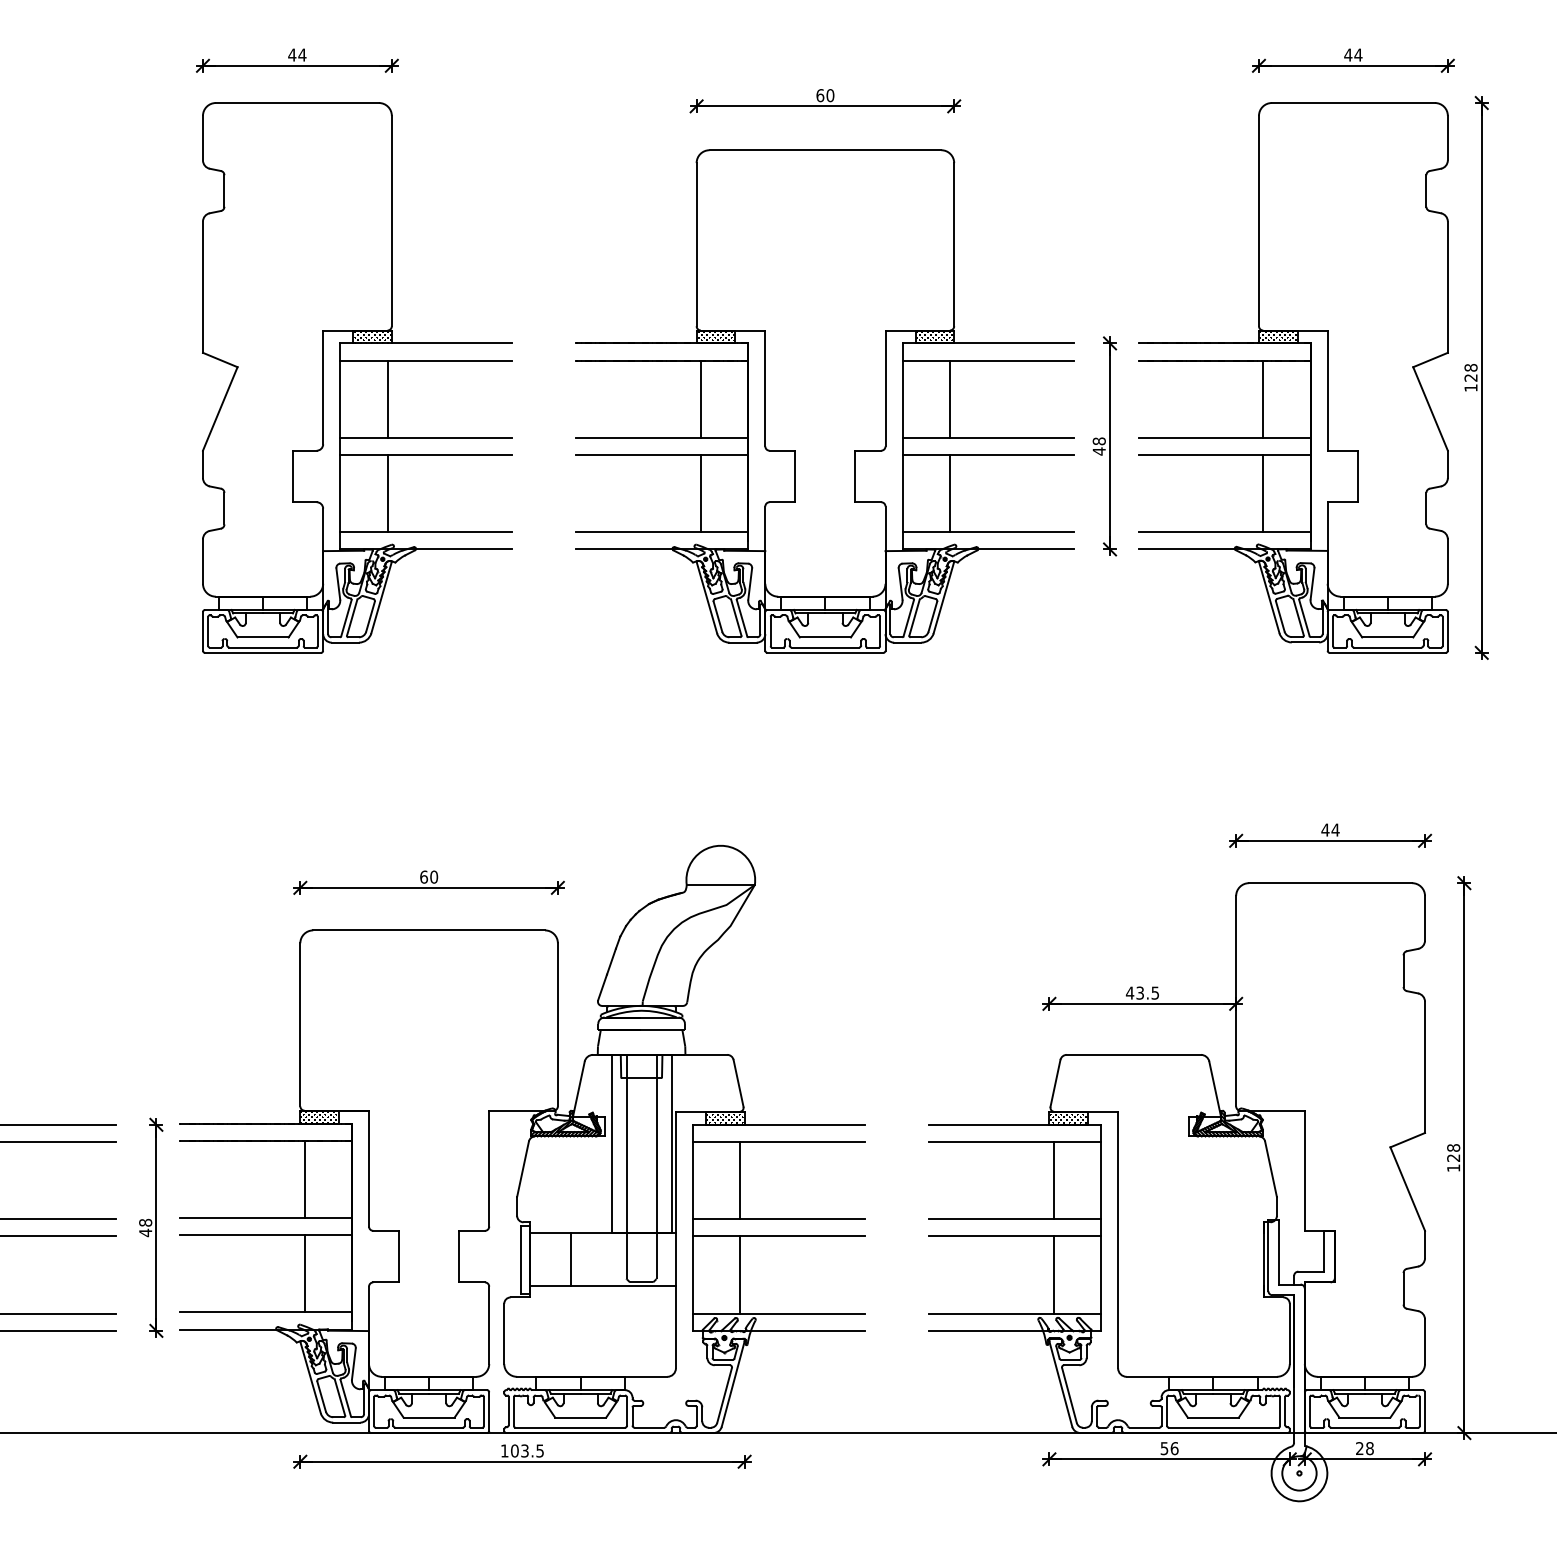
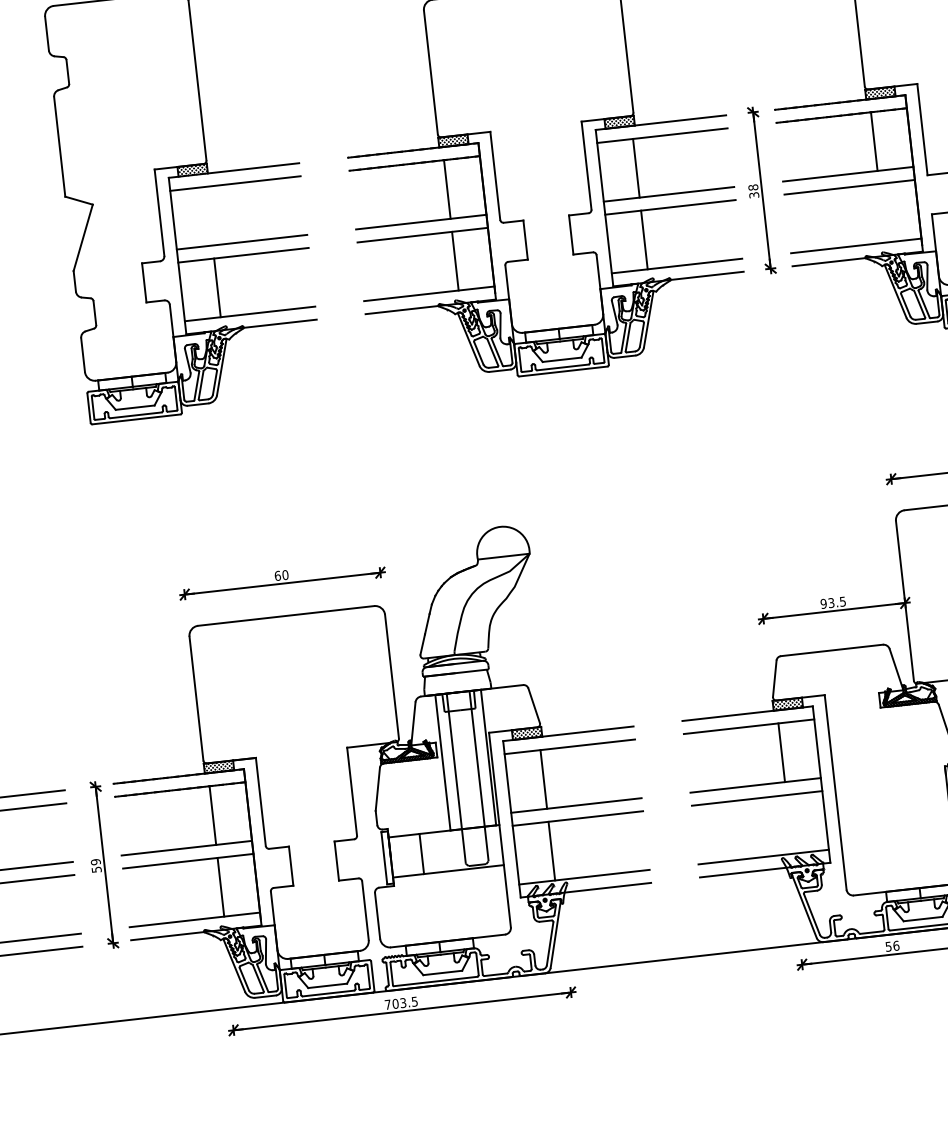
line: (387, 398) -> (209, 215), removed
text: (1098, 451) -> (753, 195), 48 -> 38
line: (1263, 493) -> (882, 213), removed
text: (1129, 992) -> (823, 603), 43.5 -> 93.5
text: (145, 1227) -> (96, 865), 48 -> 59
line: (1053, 1274) -> (789, 824), removed
text: (504, 1450) -> (387, 1004), 103.5 -> 703.5

